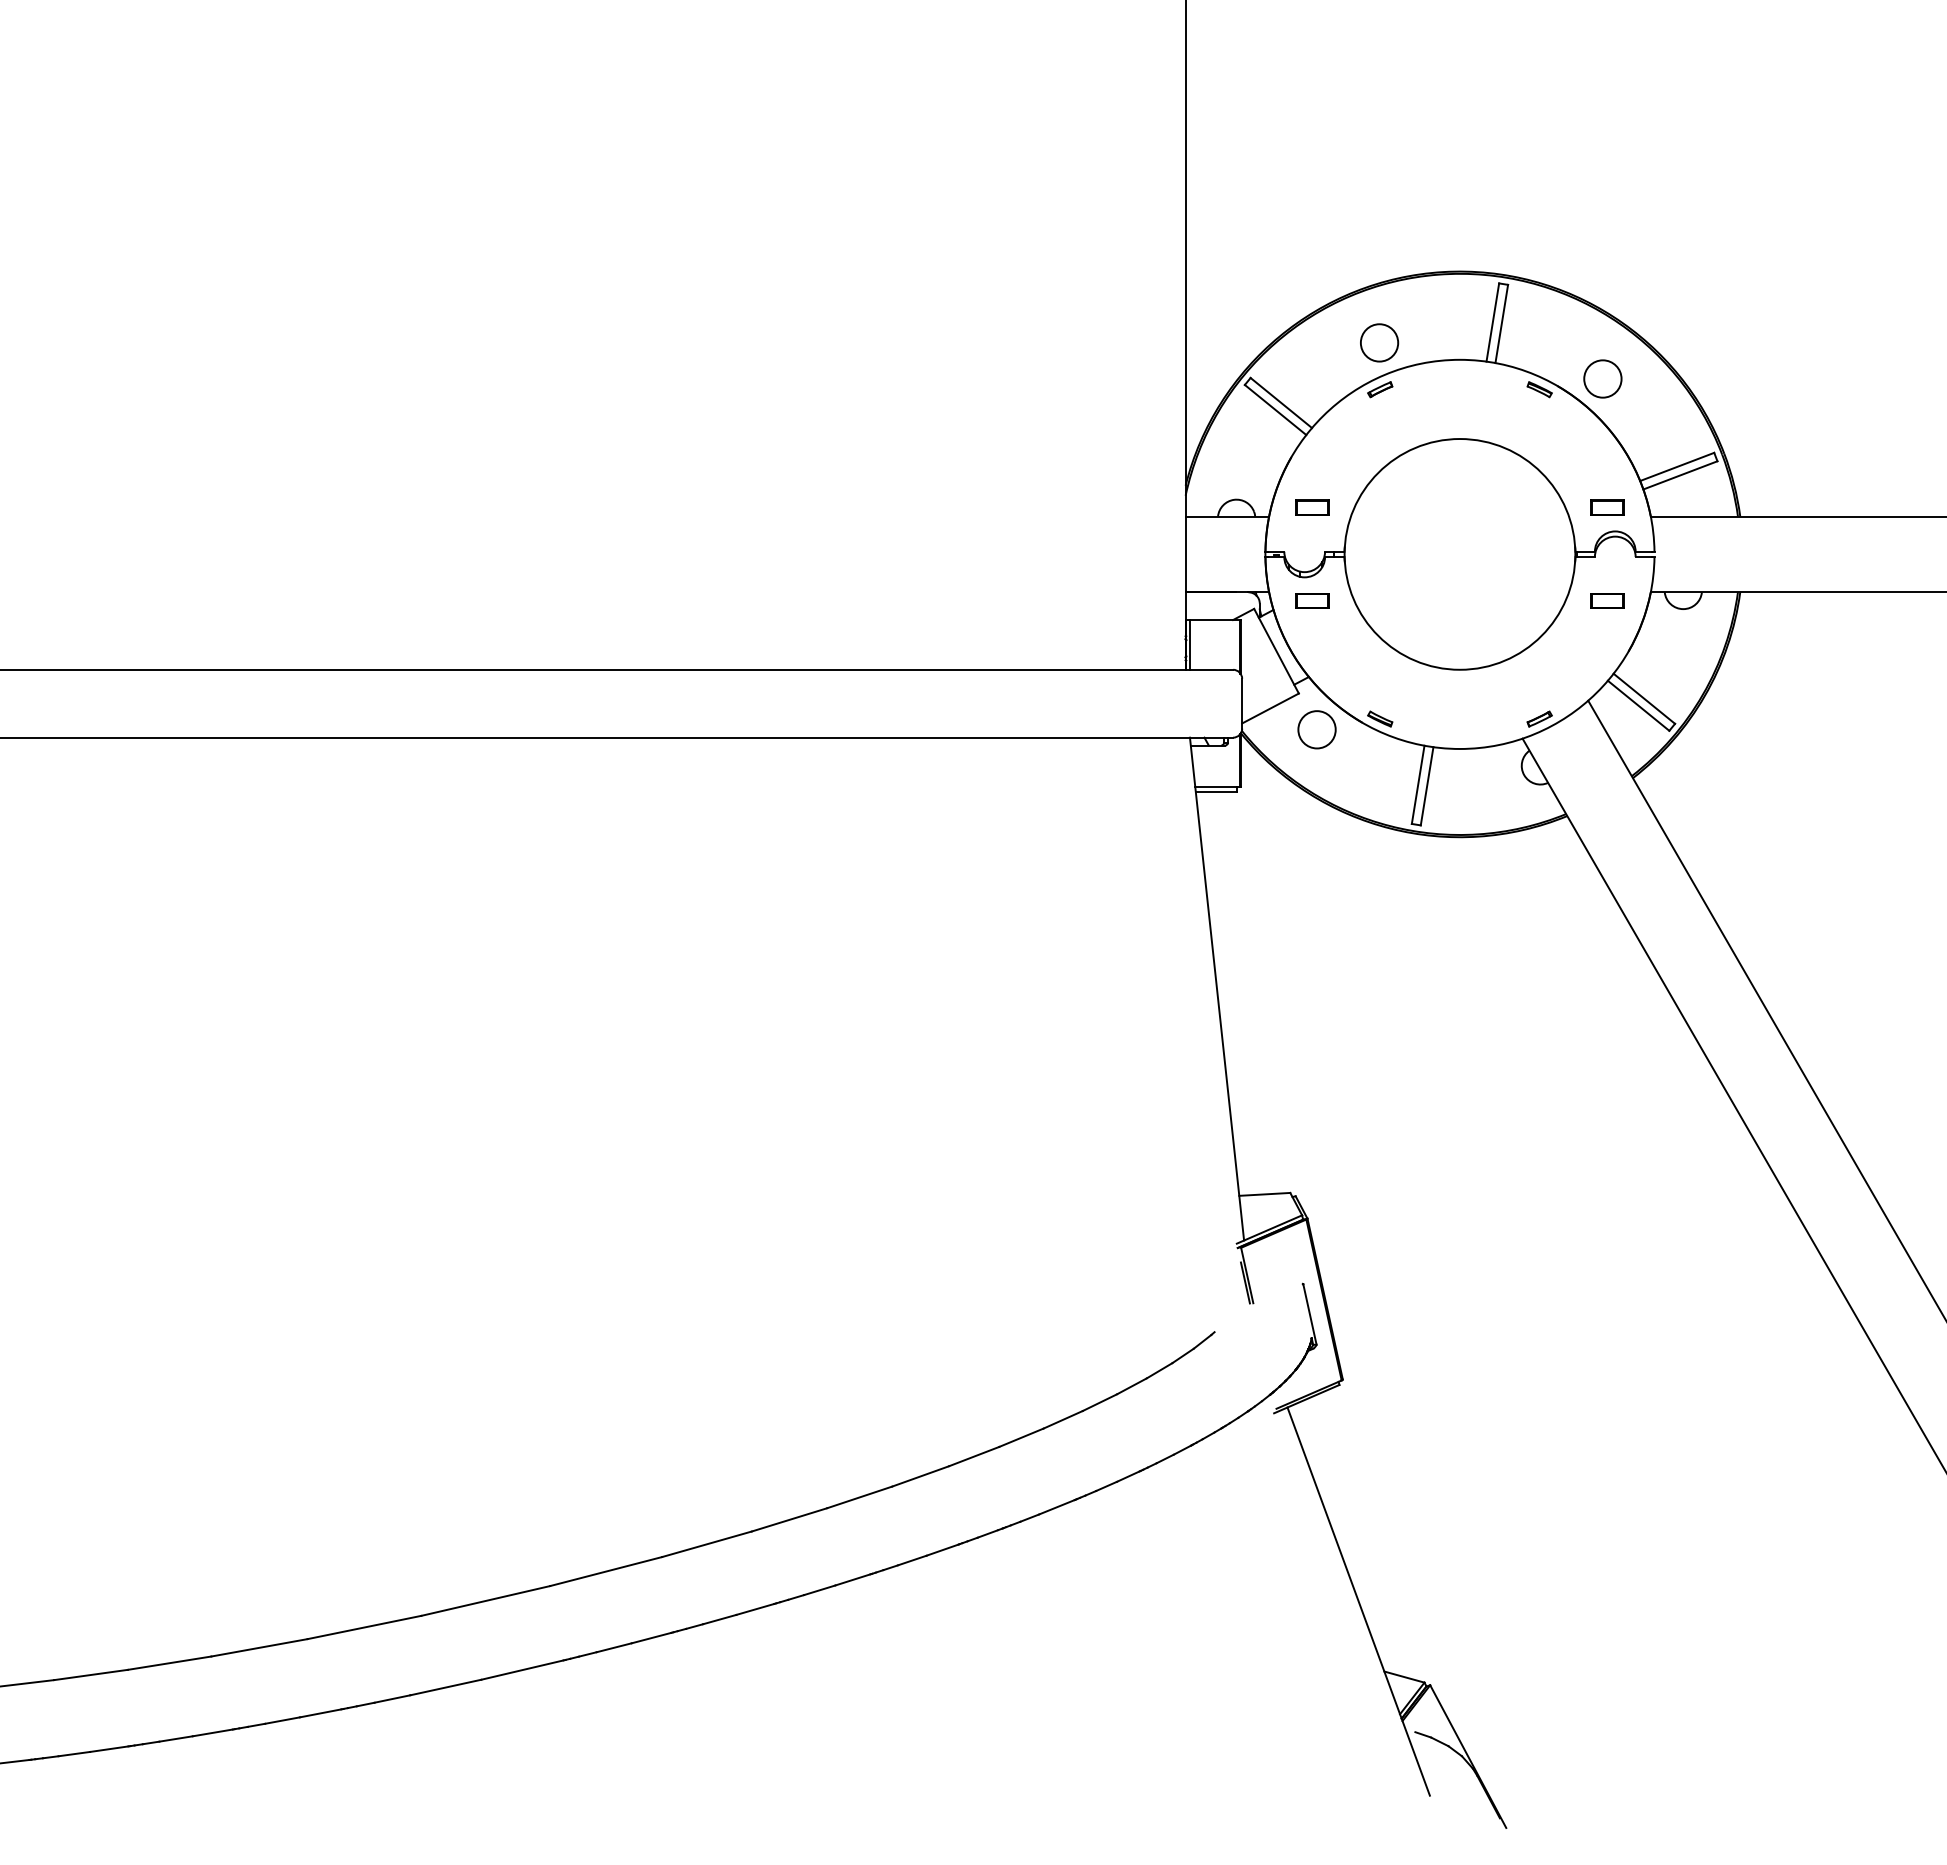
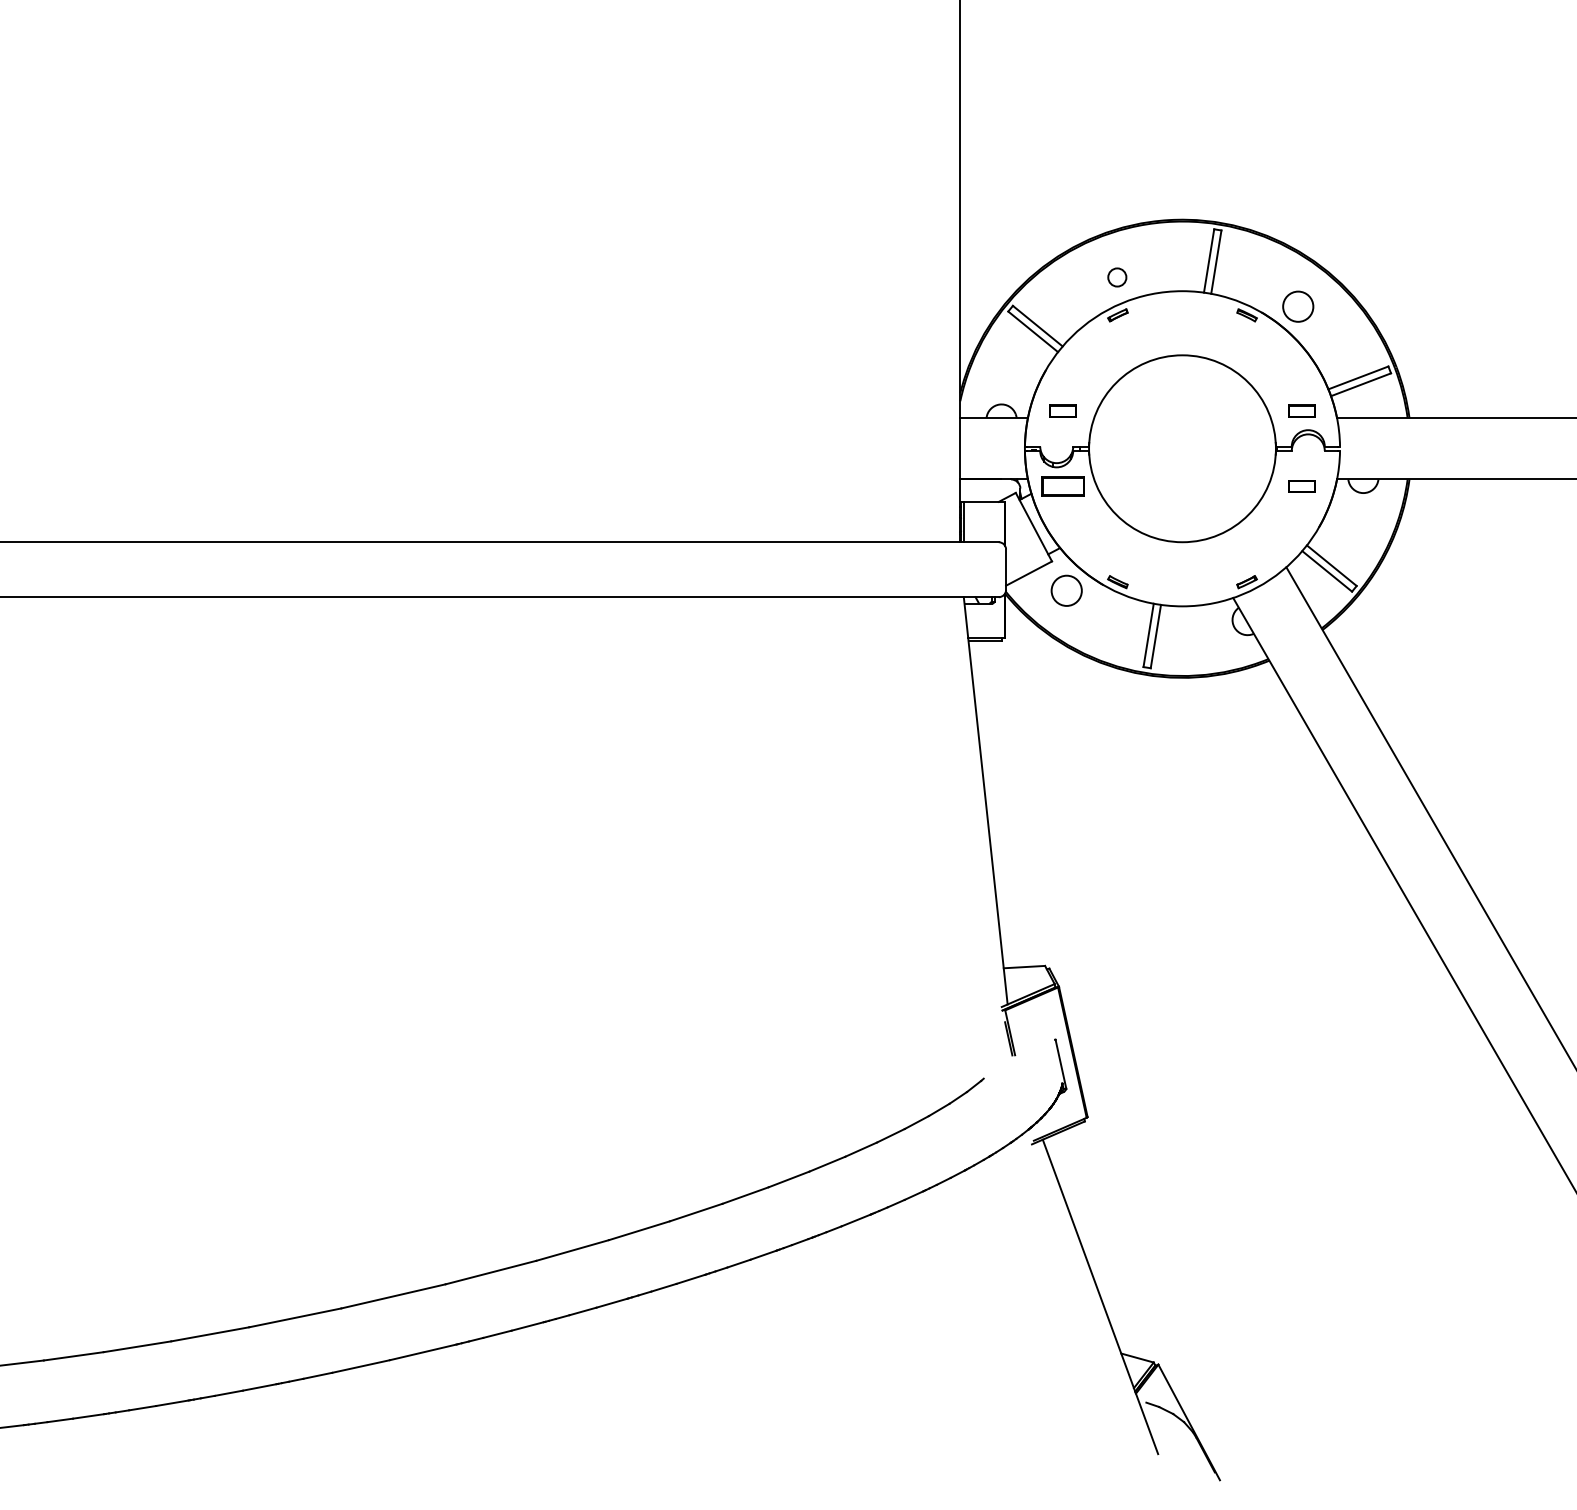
circle: (1379, 342) -> (1117, 277), size x0.6
part: (1312, 600) -> (1063, 486), size x1.6

